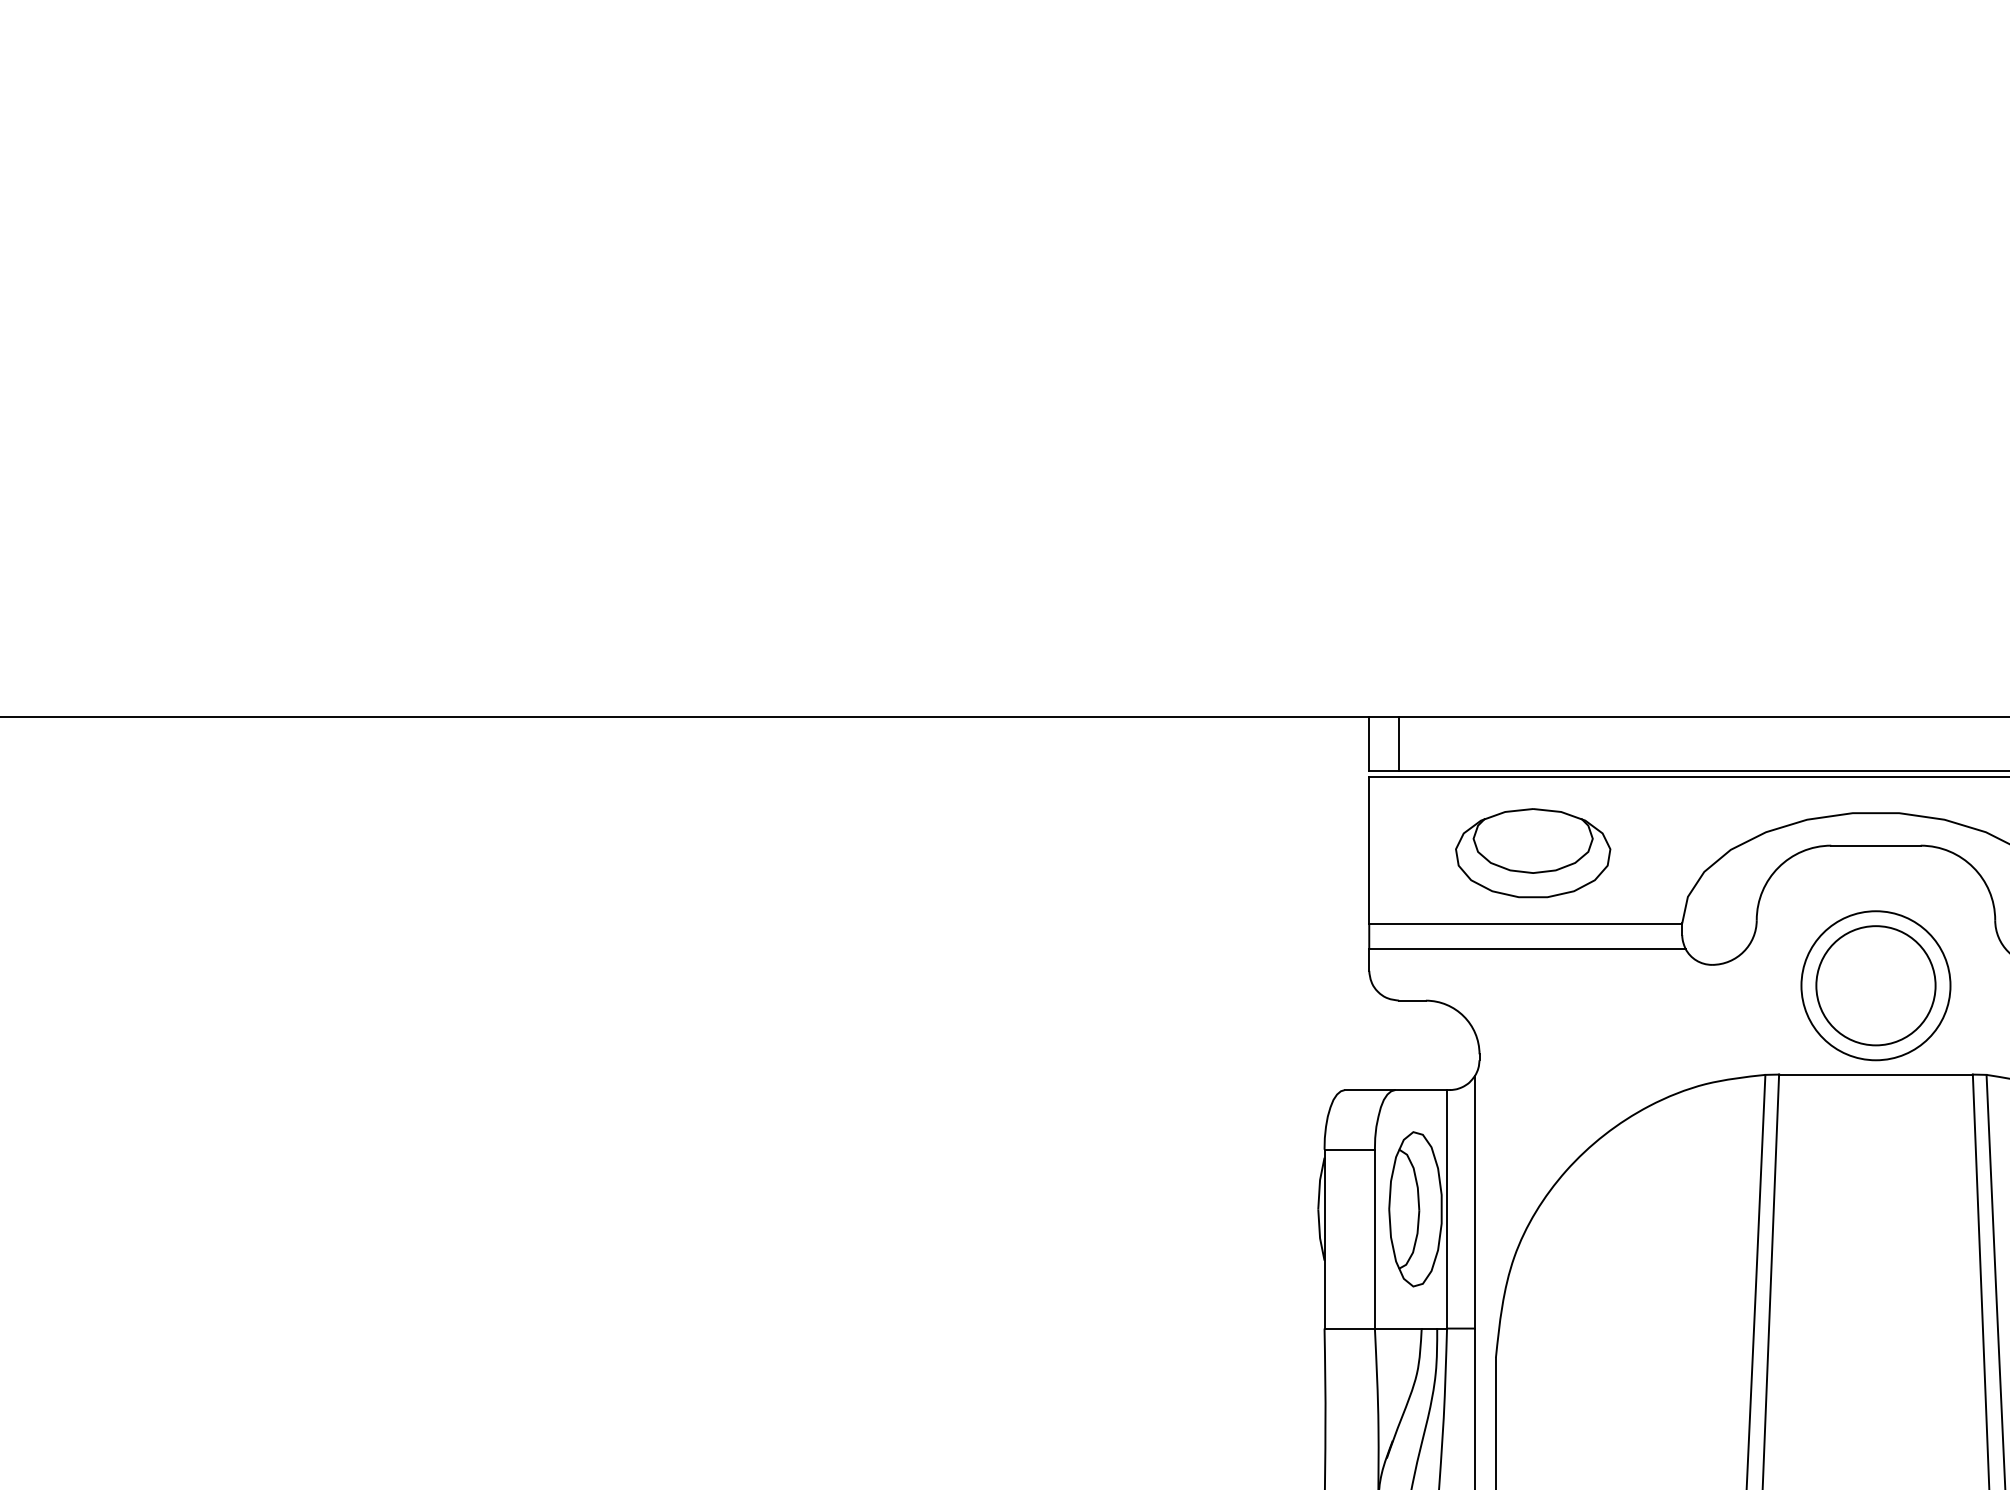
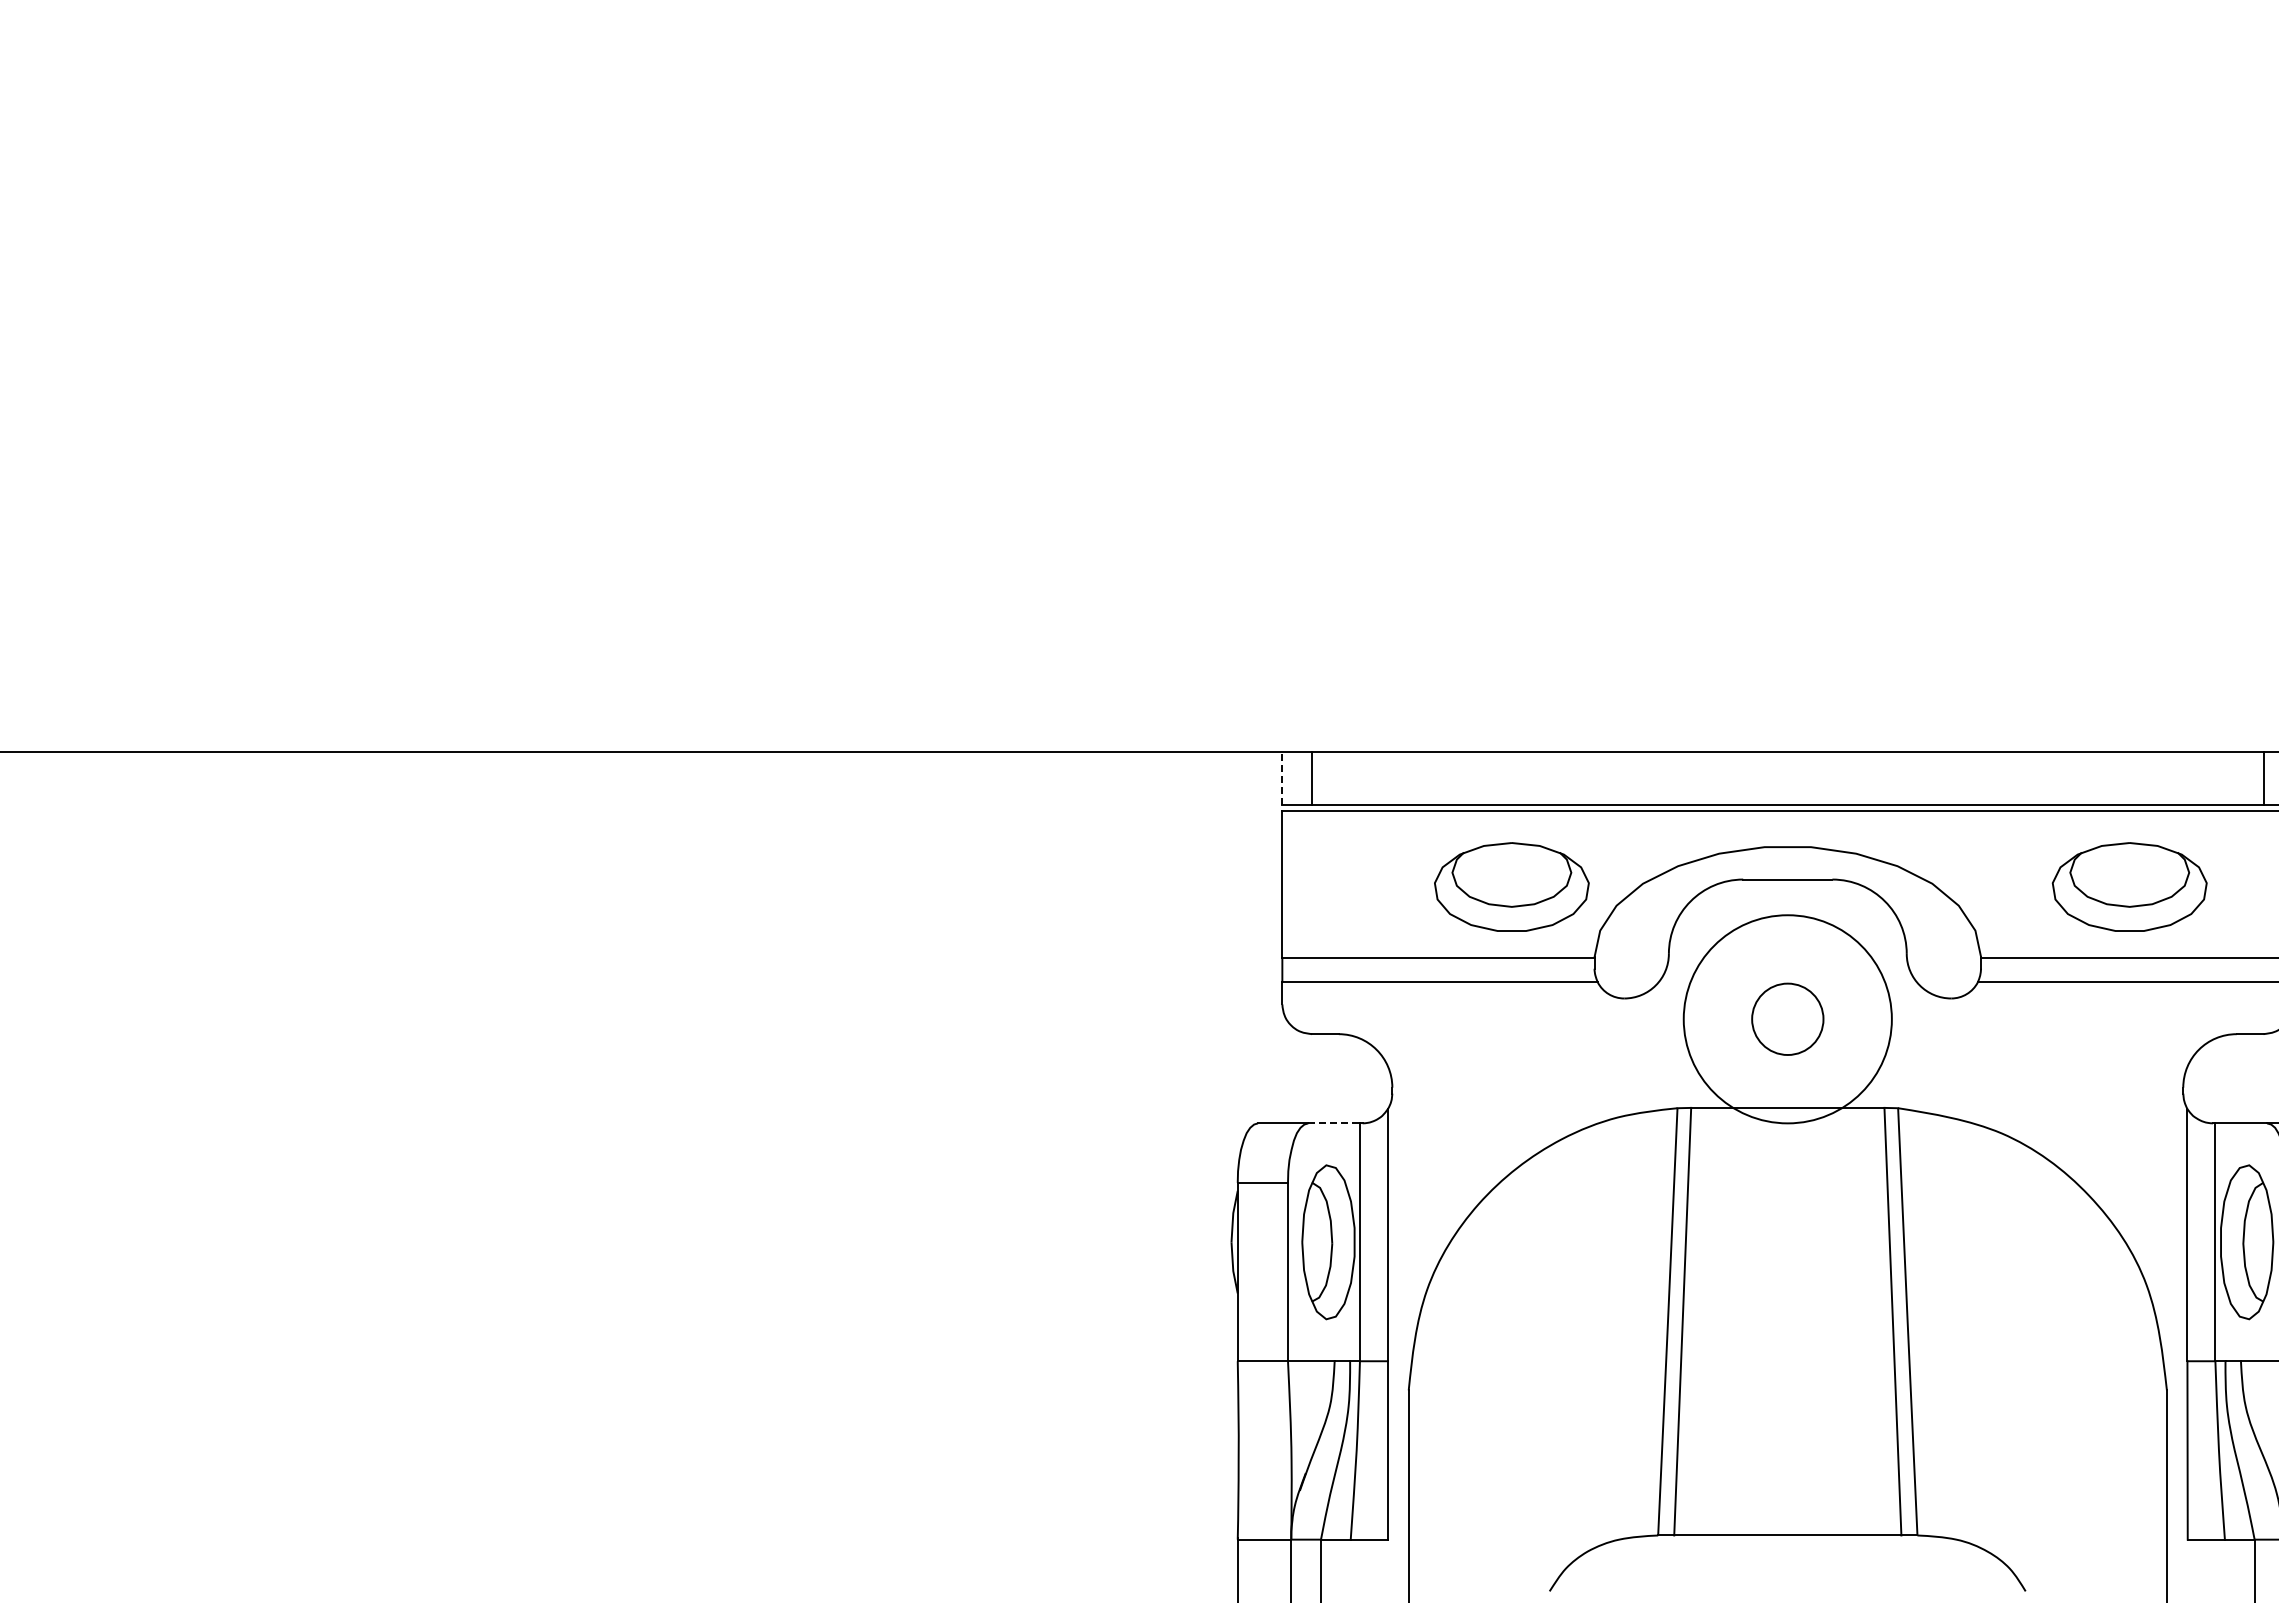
line: (1369, 744) -> (1282, 778), solid -> dashed
part: (1532, 852) -> (1511, 886), moved
circle: (1875, 984) -> (1787, 1018), size x0.6
circle: (1875, 984) -> (1787, 1018), size x1.4
line: (1421, 1090) -> (1334, 1123), solid -> dashed

